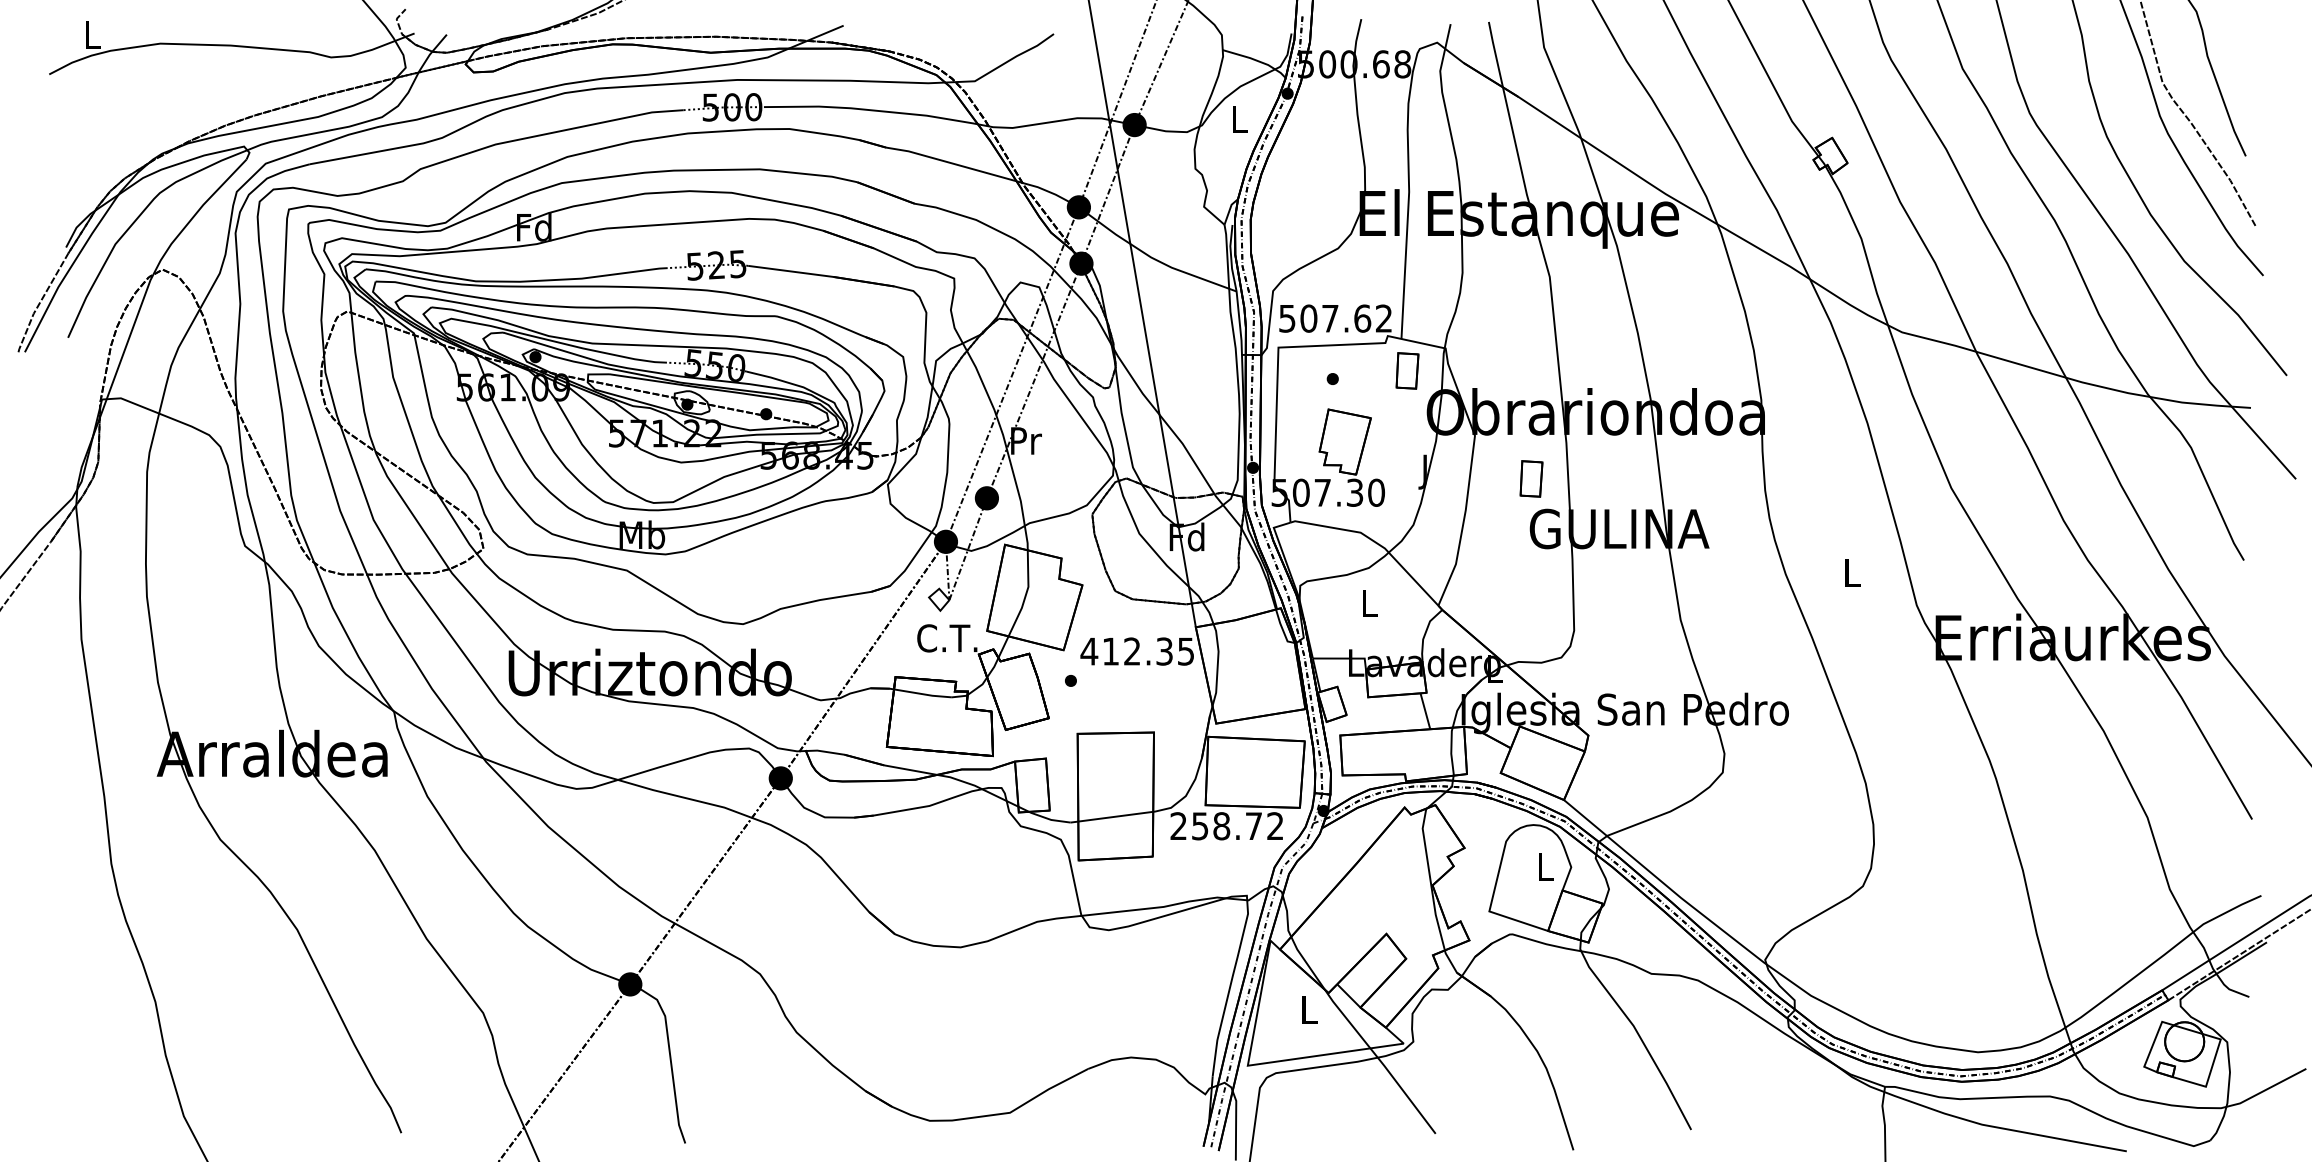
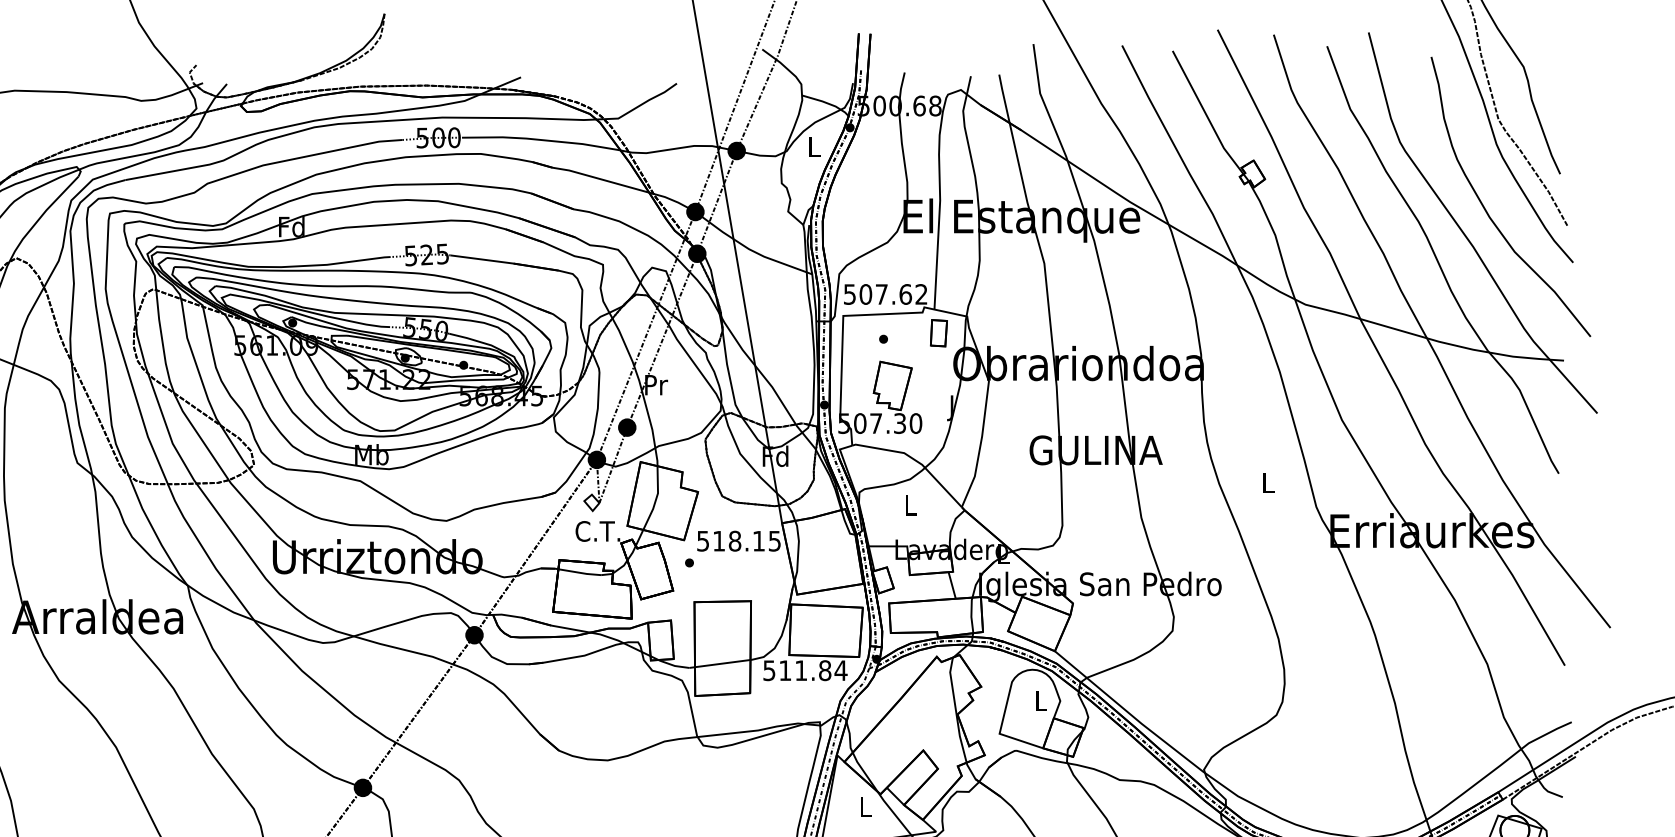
part: (1531, 478) -> (1030, 412), removed
text: (1126, 651) -> (730, 541), 412.35 -> 518.15
text: (1227, 826) -> (805, 670), 258.72 -> 511.84

